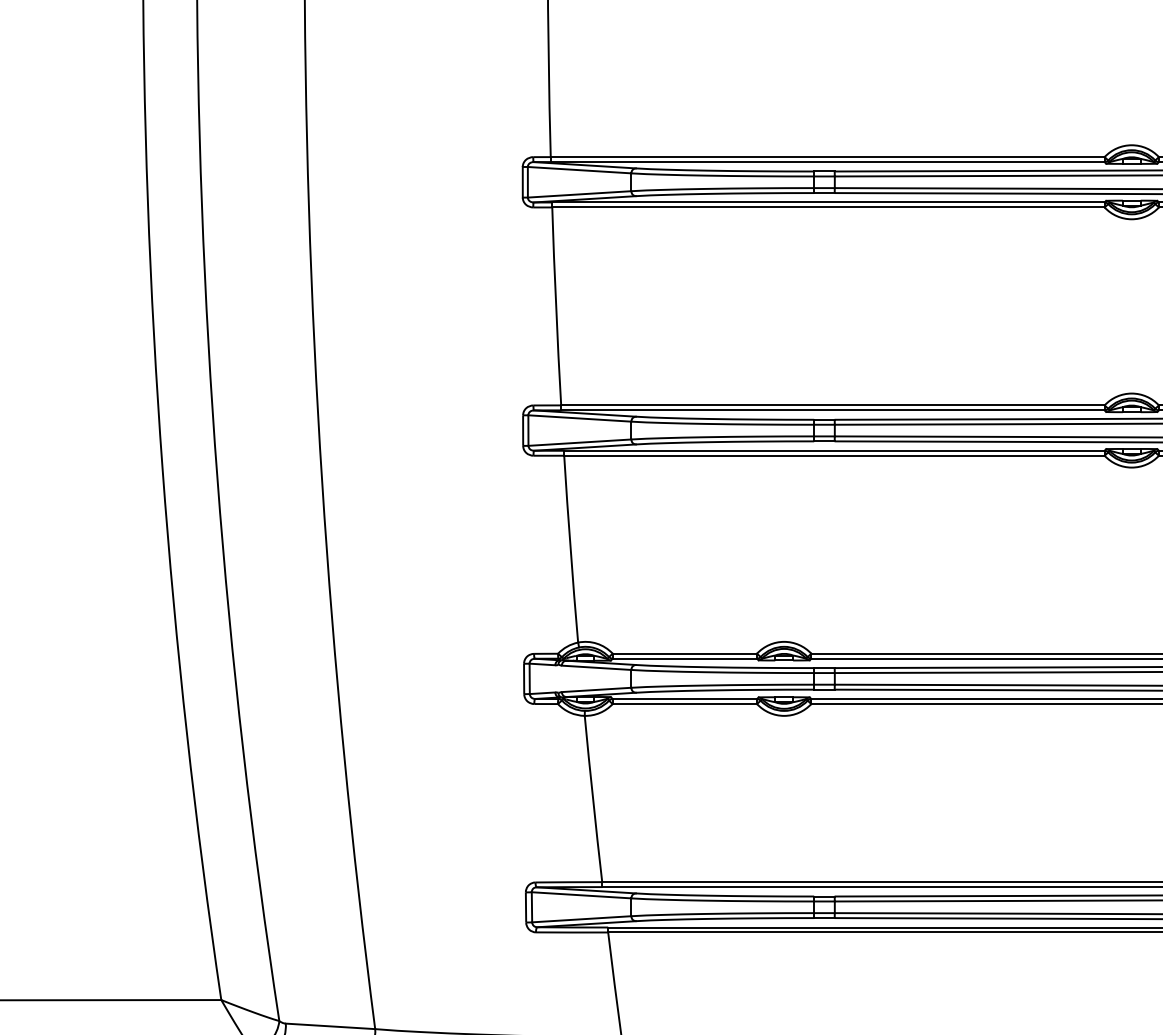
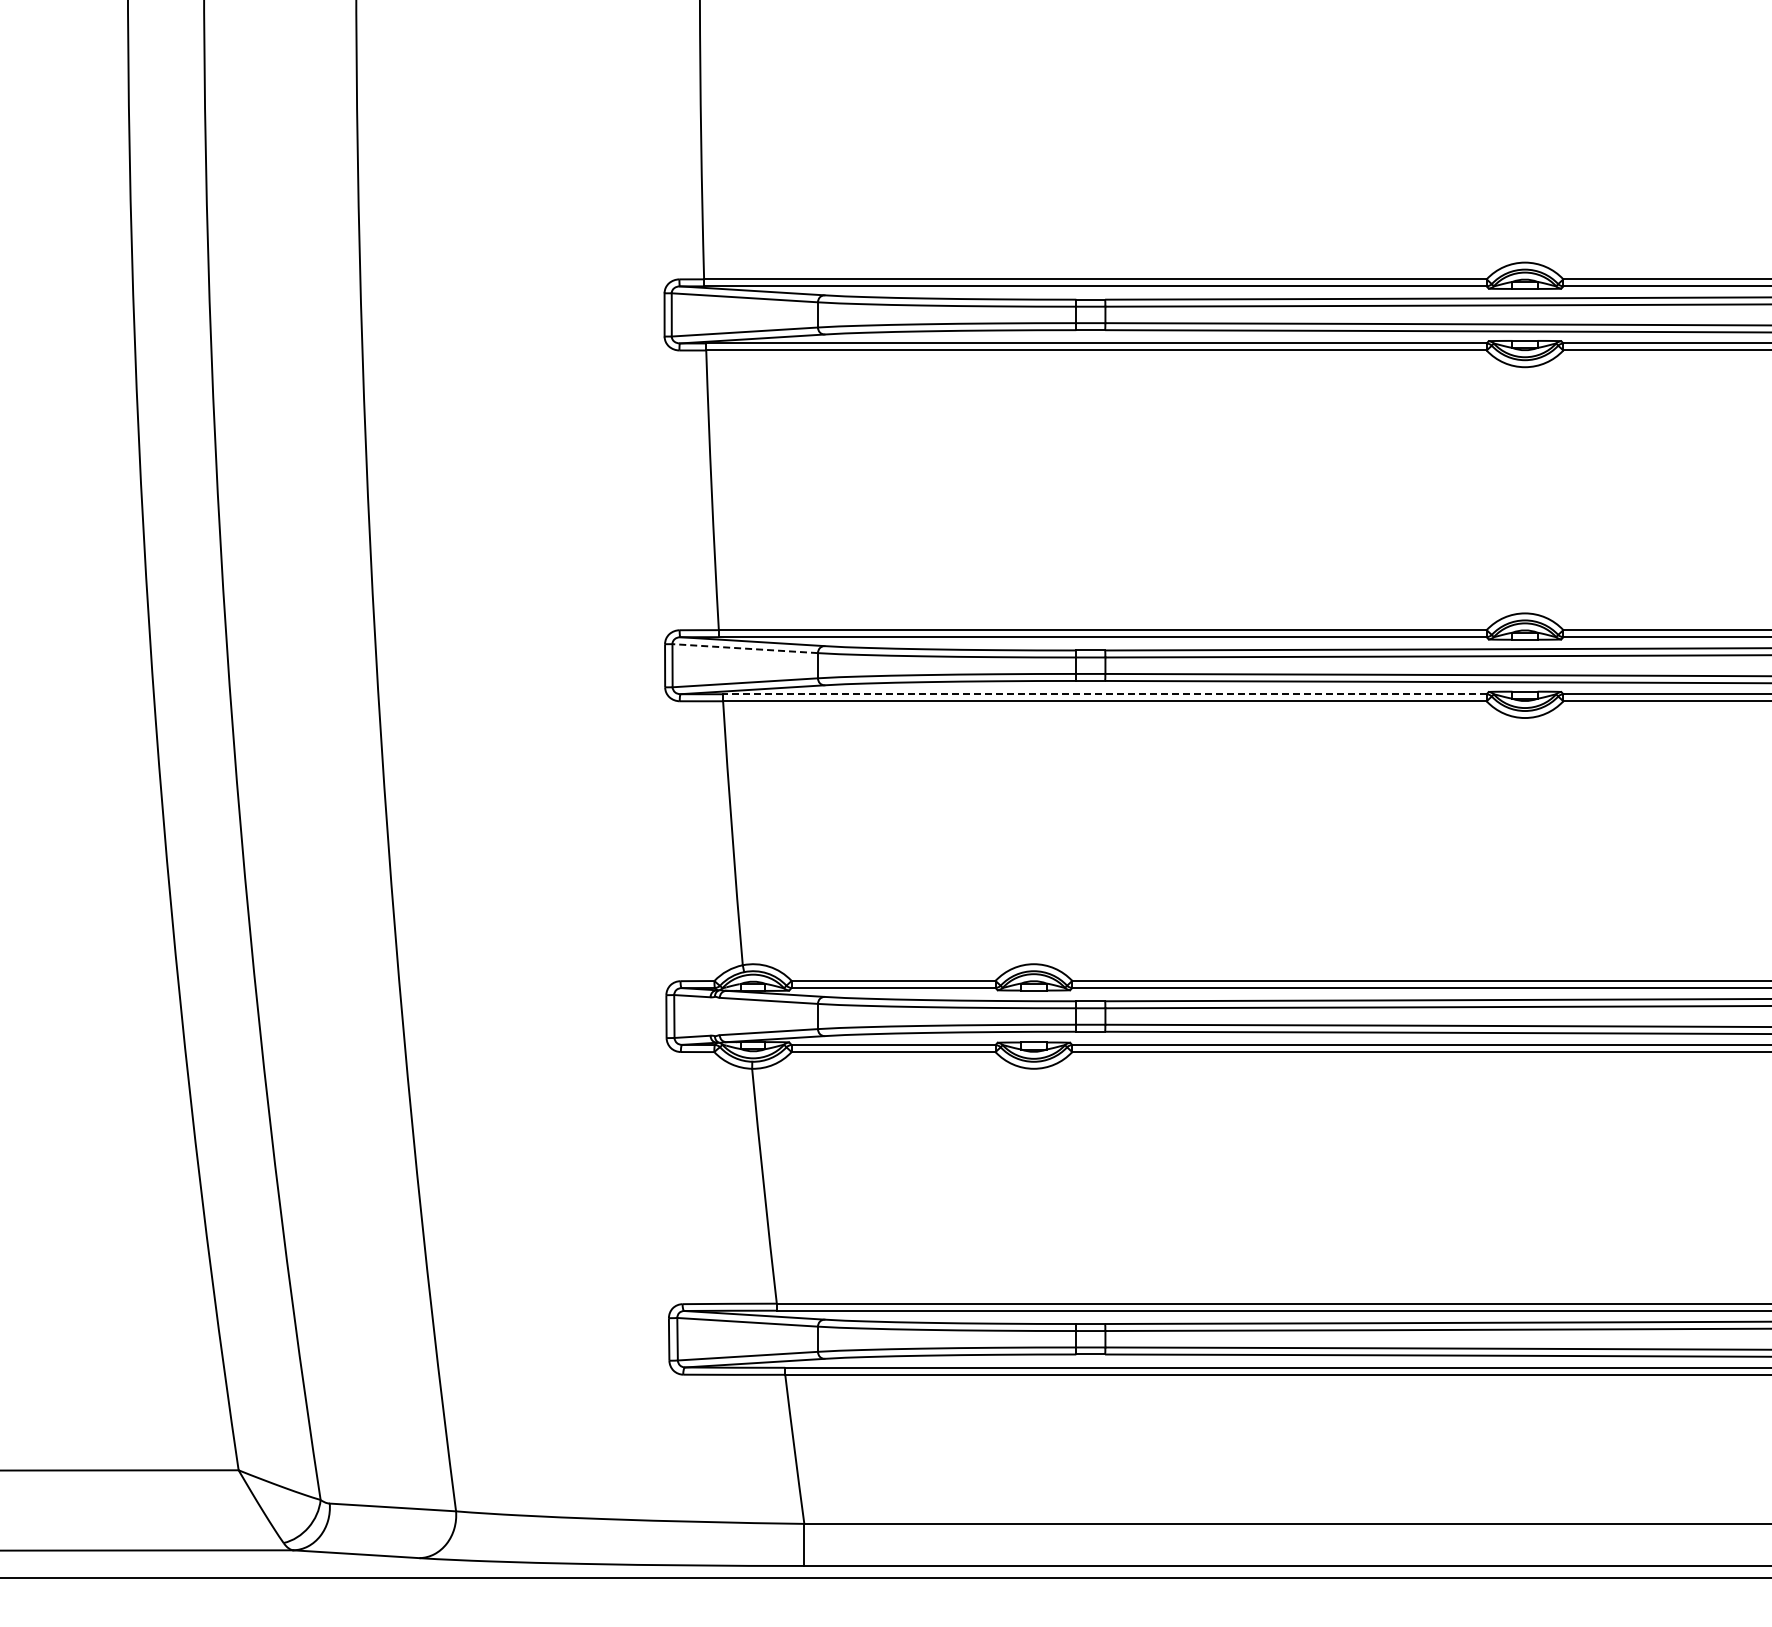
line: (580, 418) -> (745, 648), solid -> dashed
line: (834, 450) -> (1104, 694), solid -> dashed

